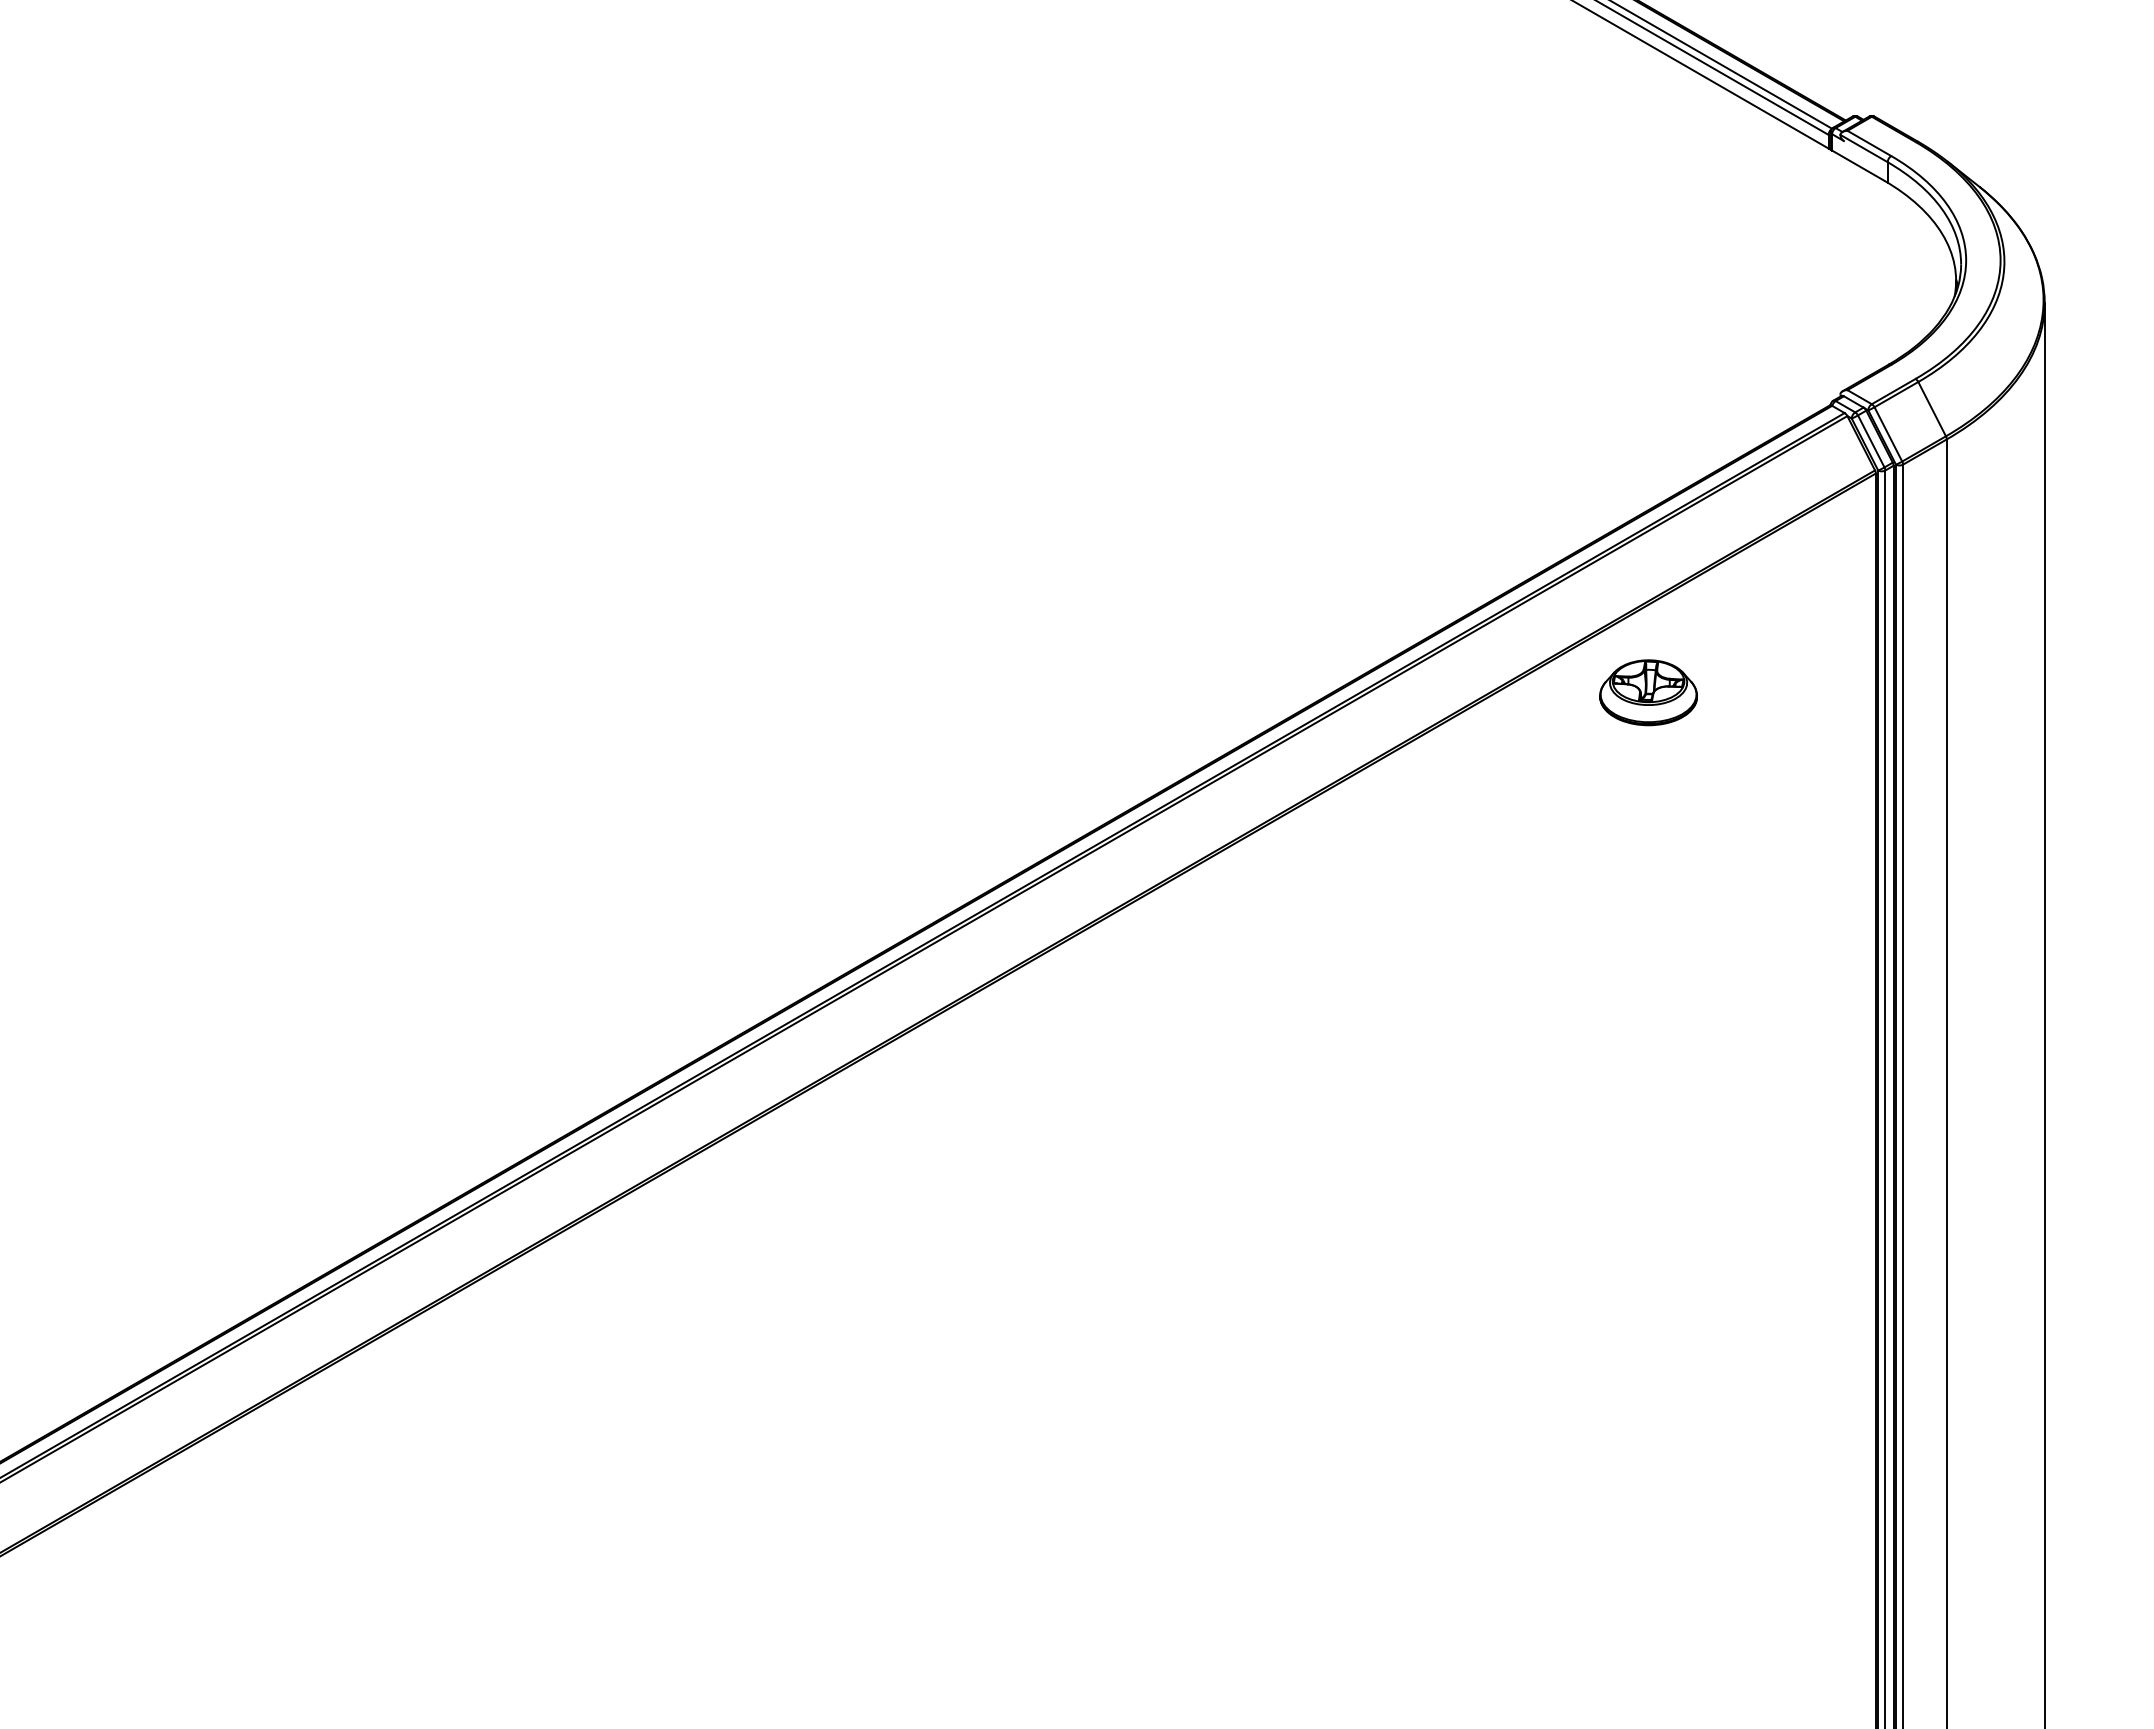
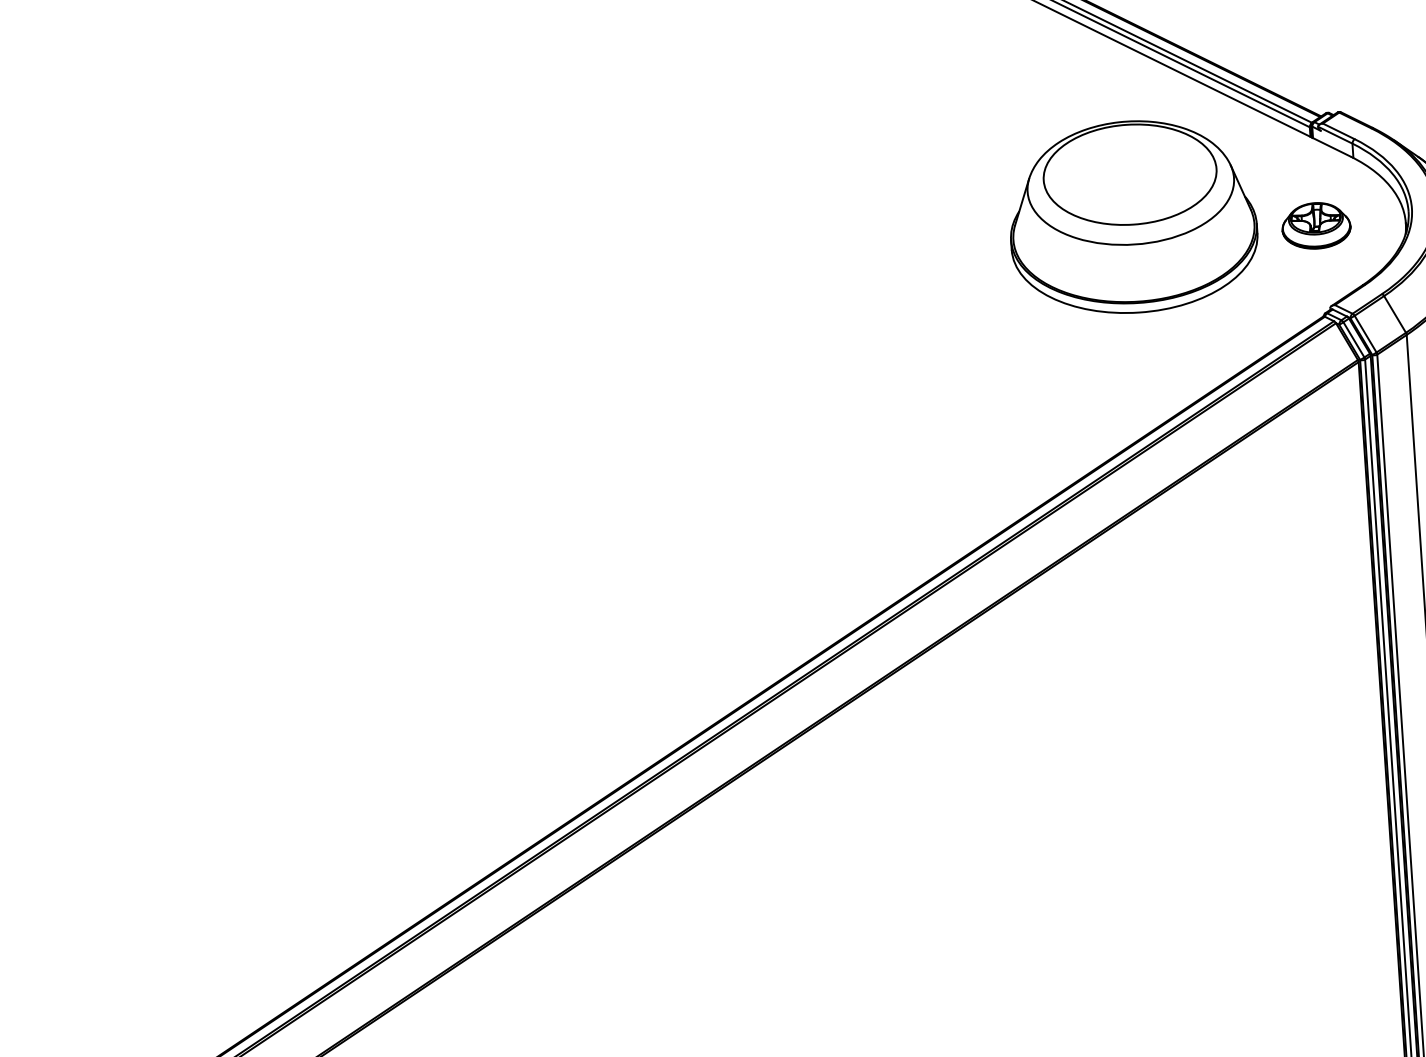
part: (1568, 245) -> (1132, 216), added
part: (1648, 692) -> (1316, 225), moved

